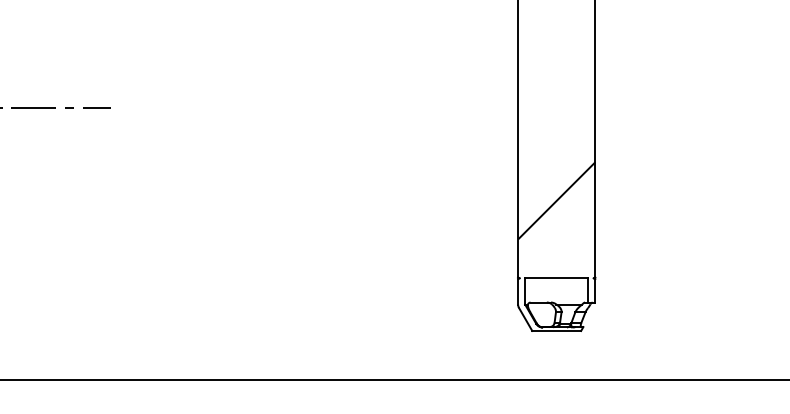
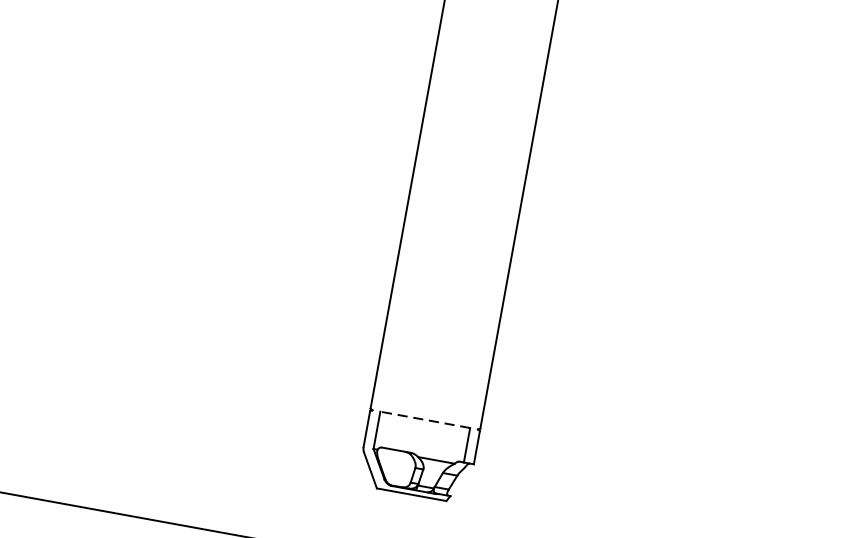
hatch: (556, 200) -> (445, 309), removed
line: (556, 278) -> (424, 420), solid -> dashed

